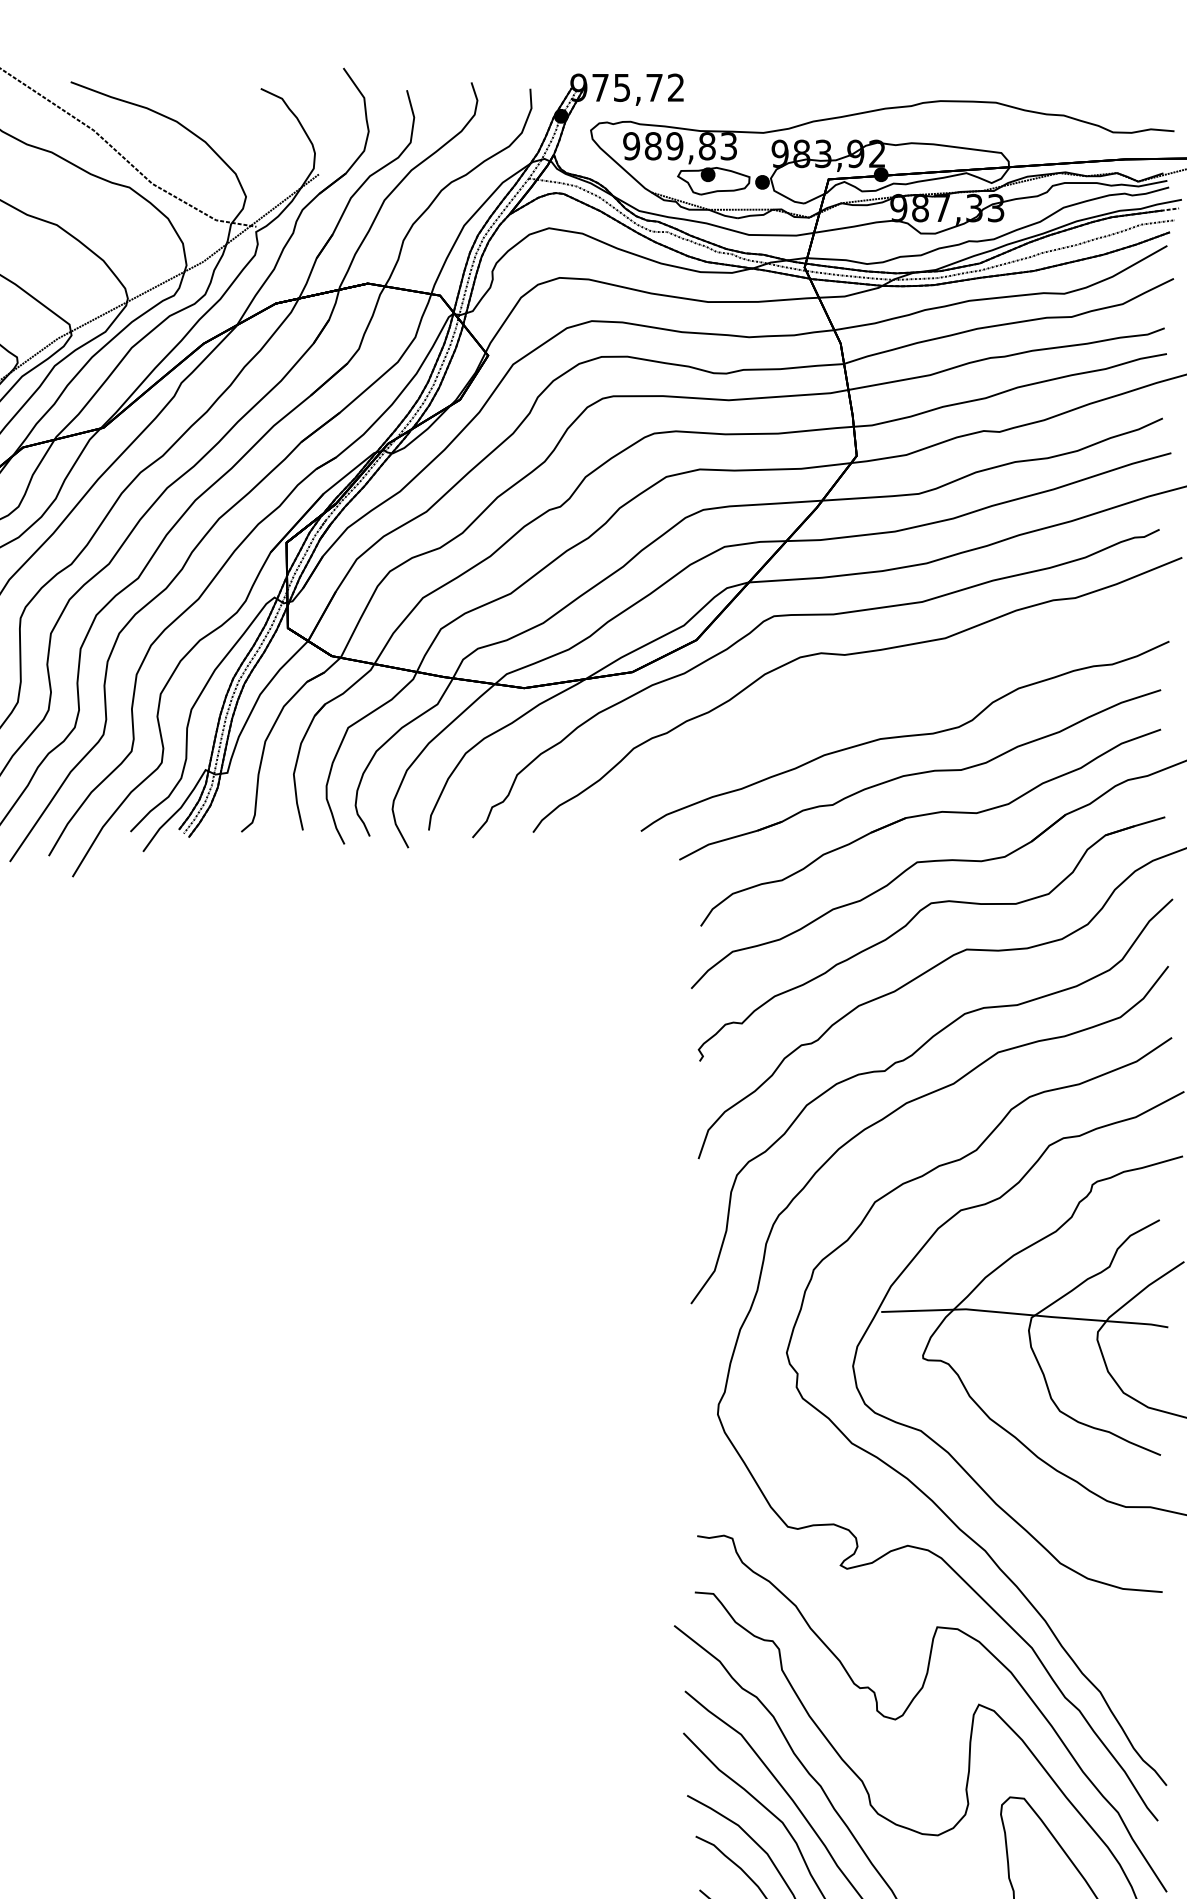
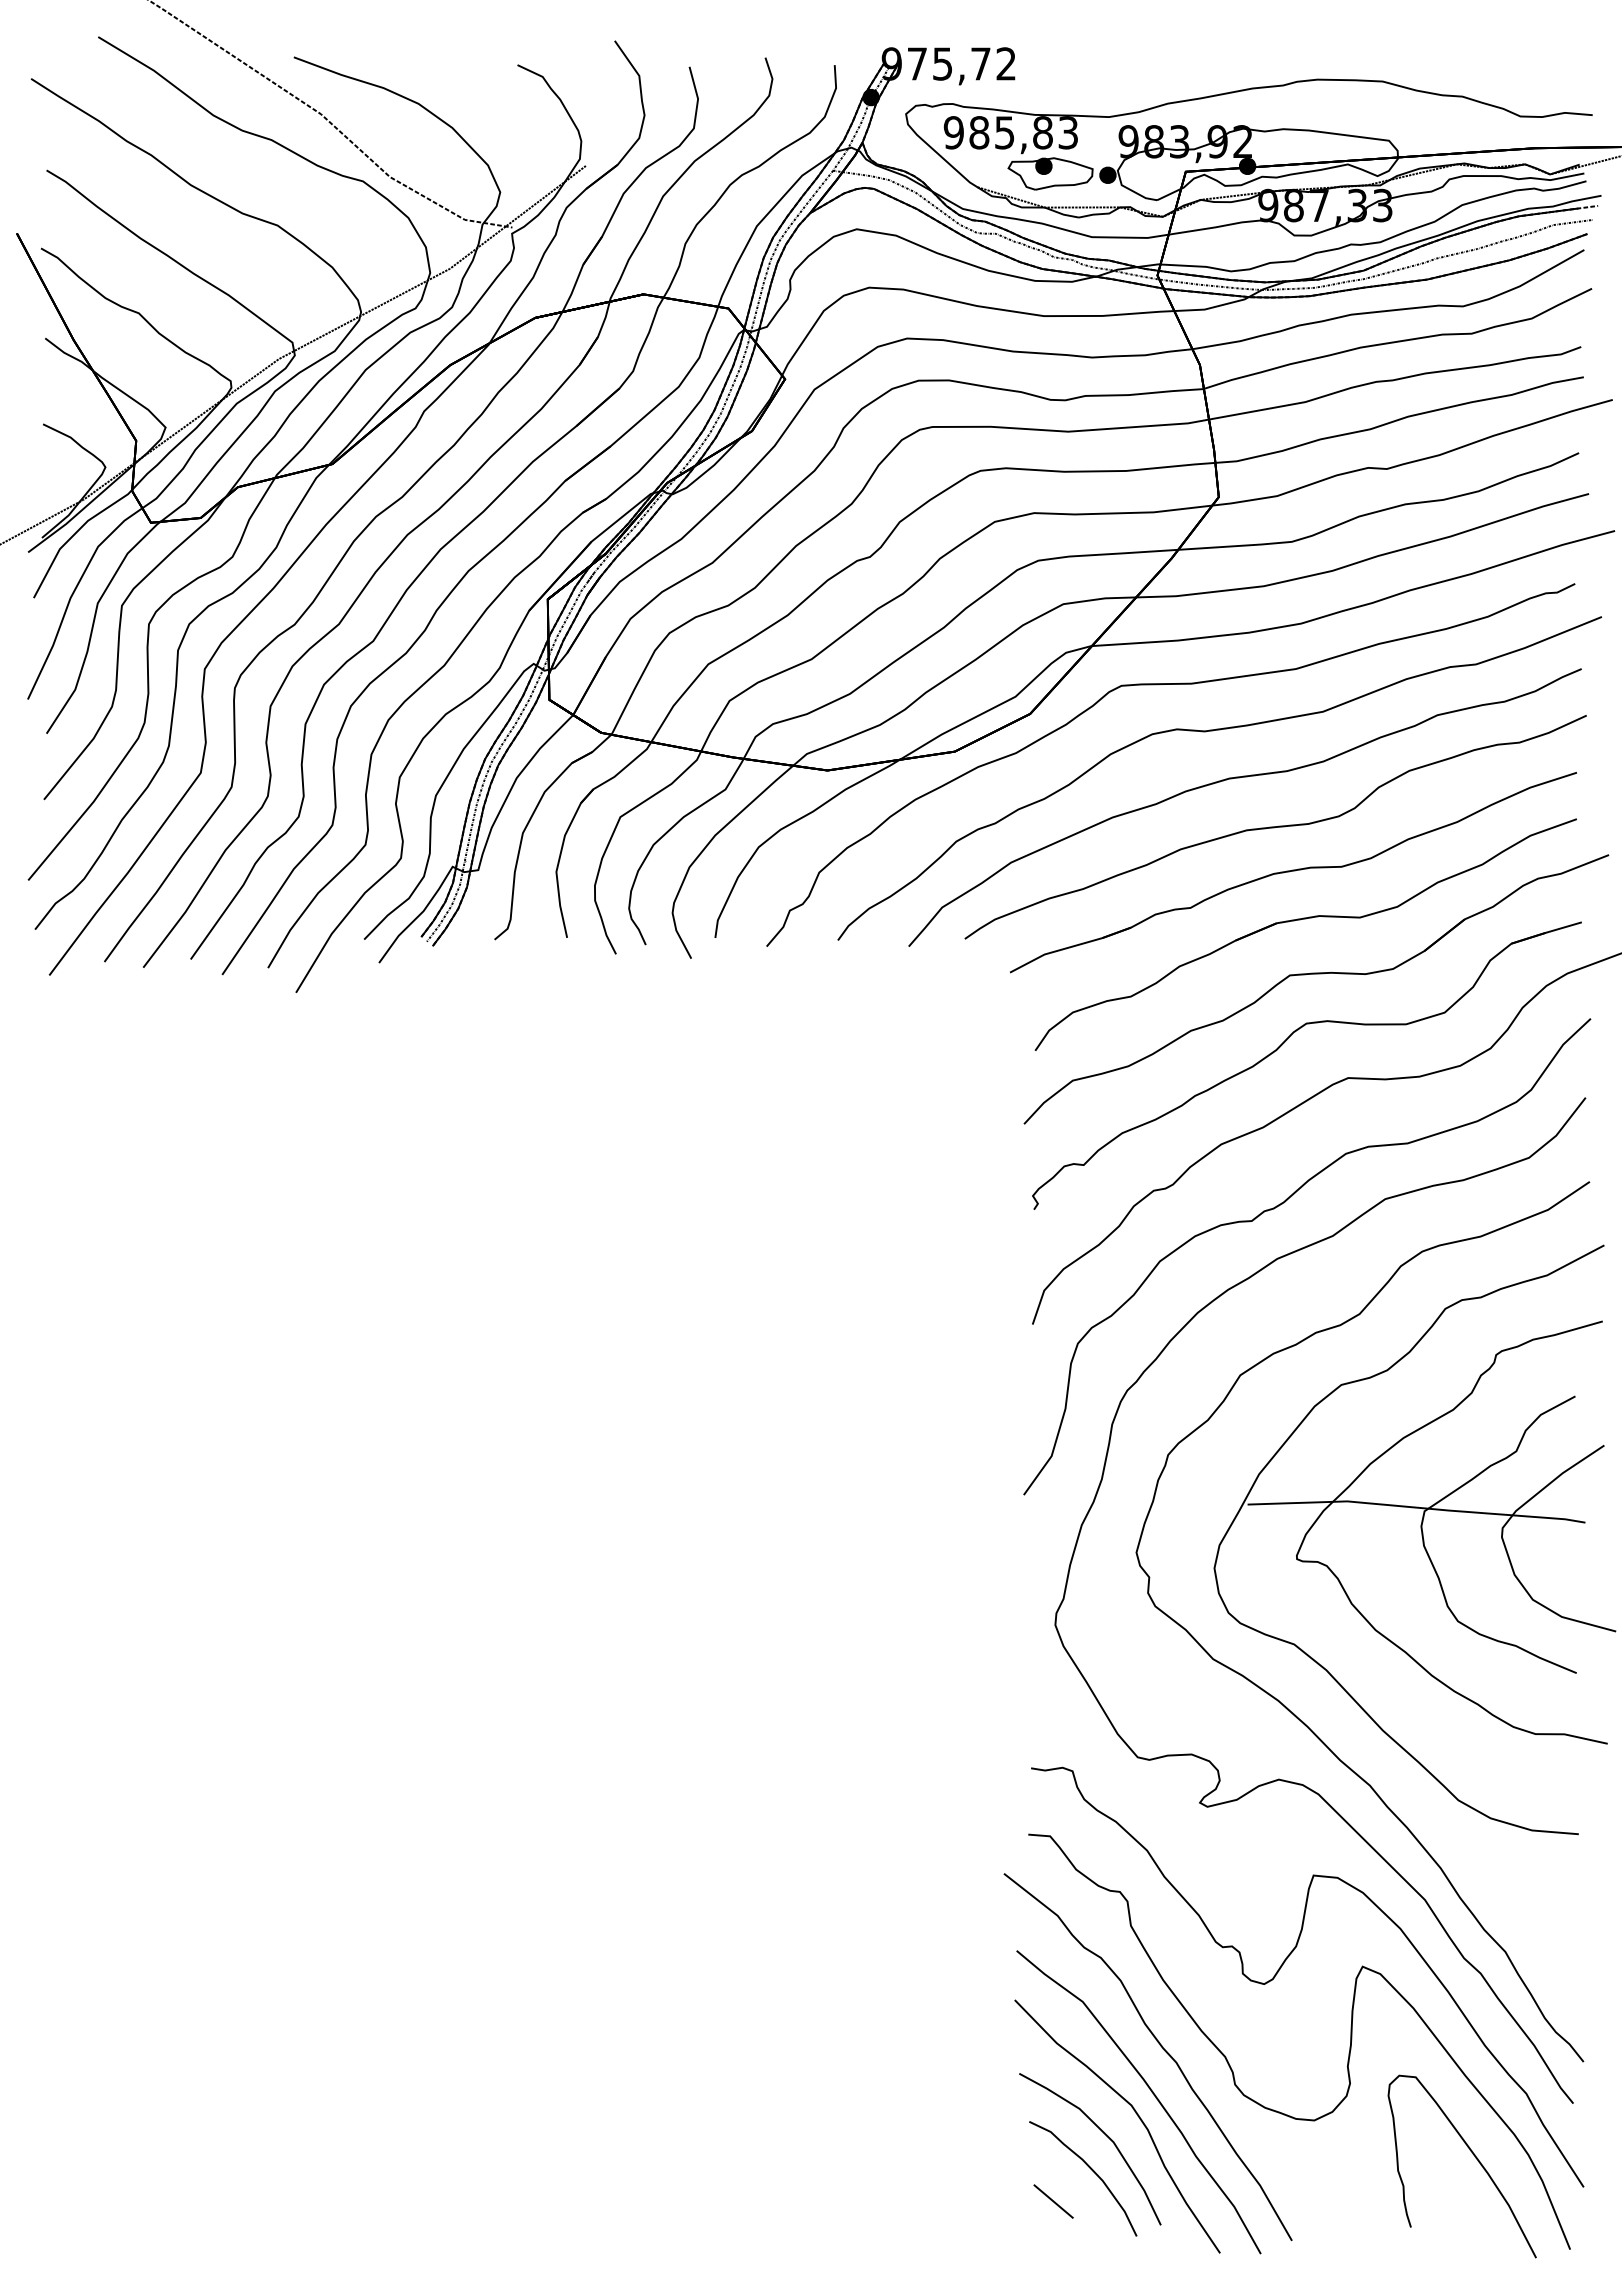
text: (674, 146) -> (1004, 132), 989,83 -> 985,83
part: (874, 694) -> (1239, 778), added

